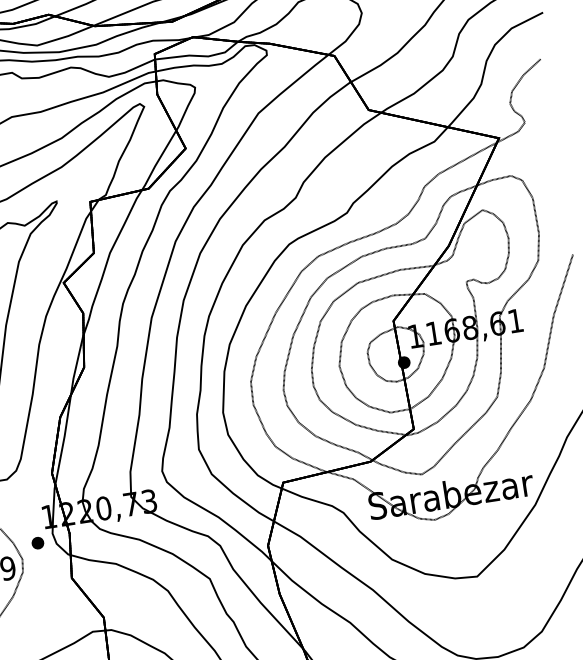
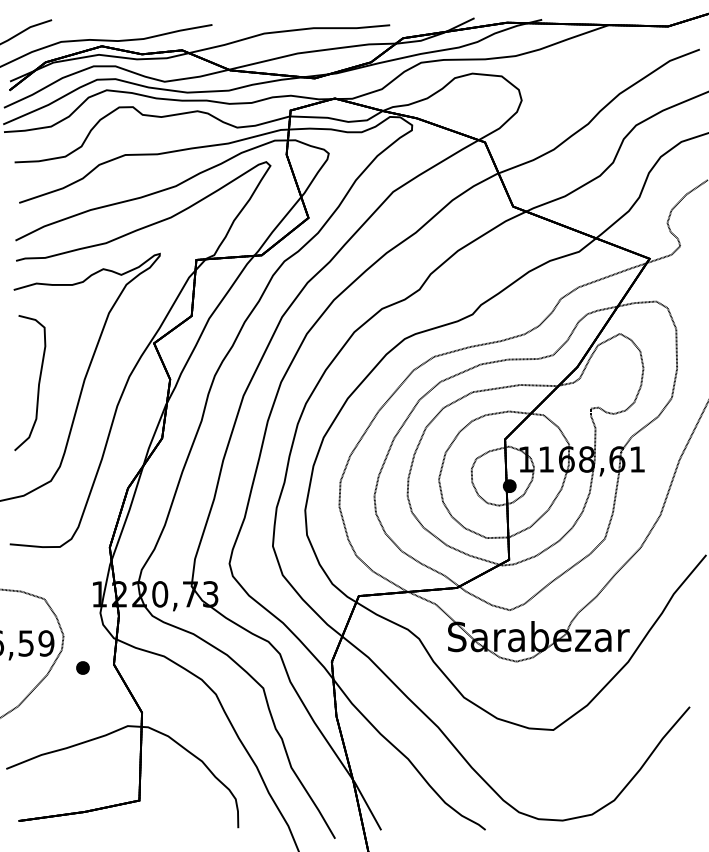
part: (37, 542) -> (82, 667), moved

